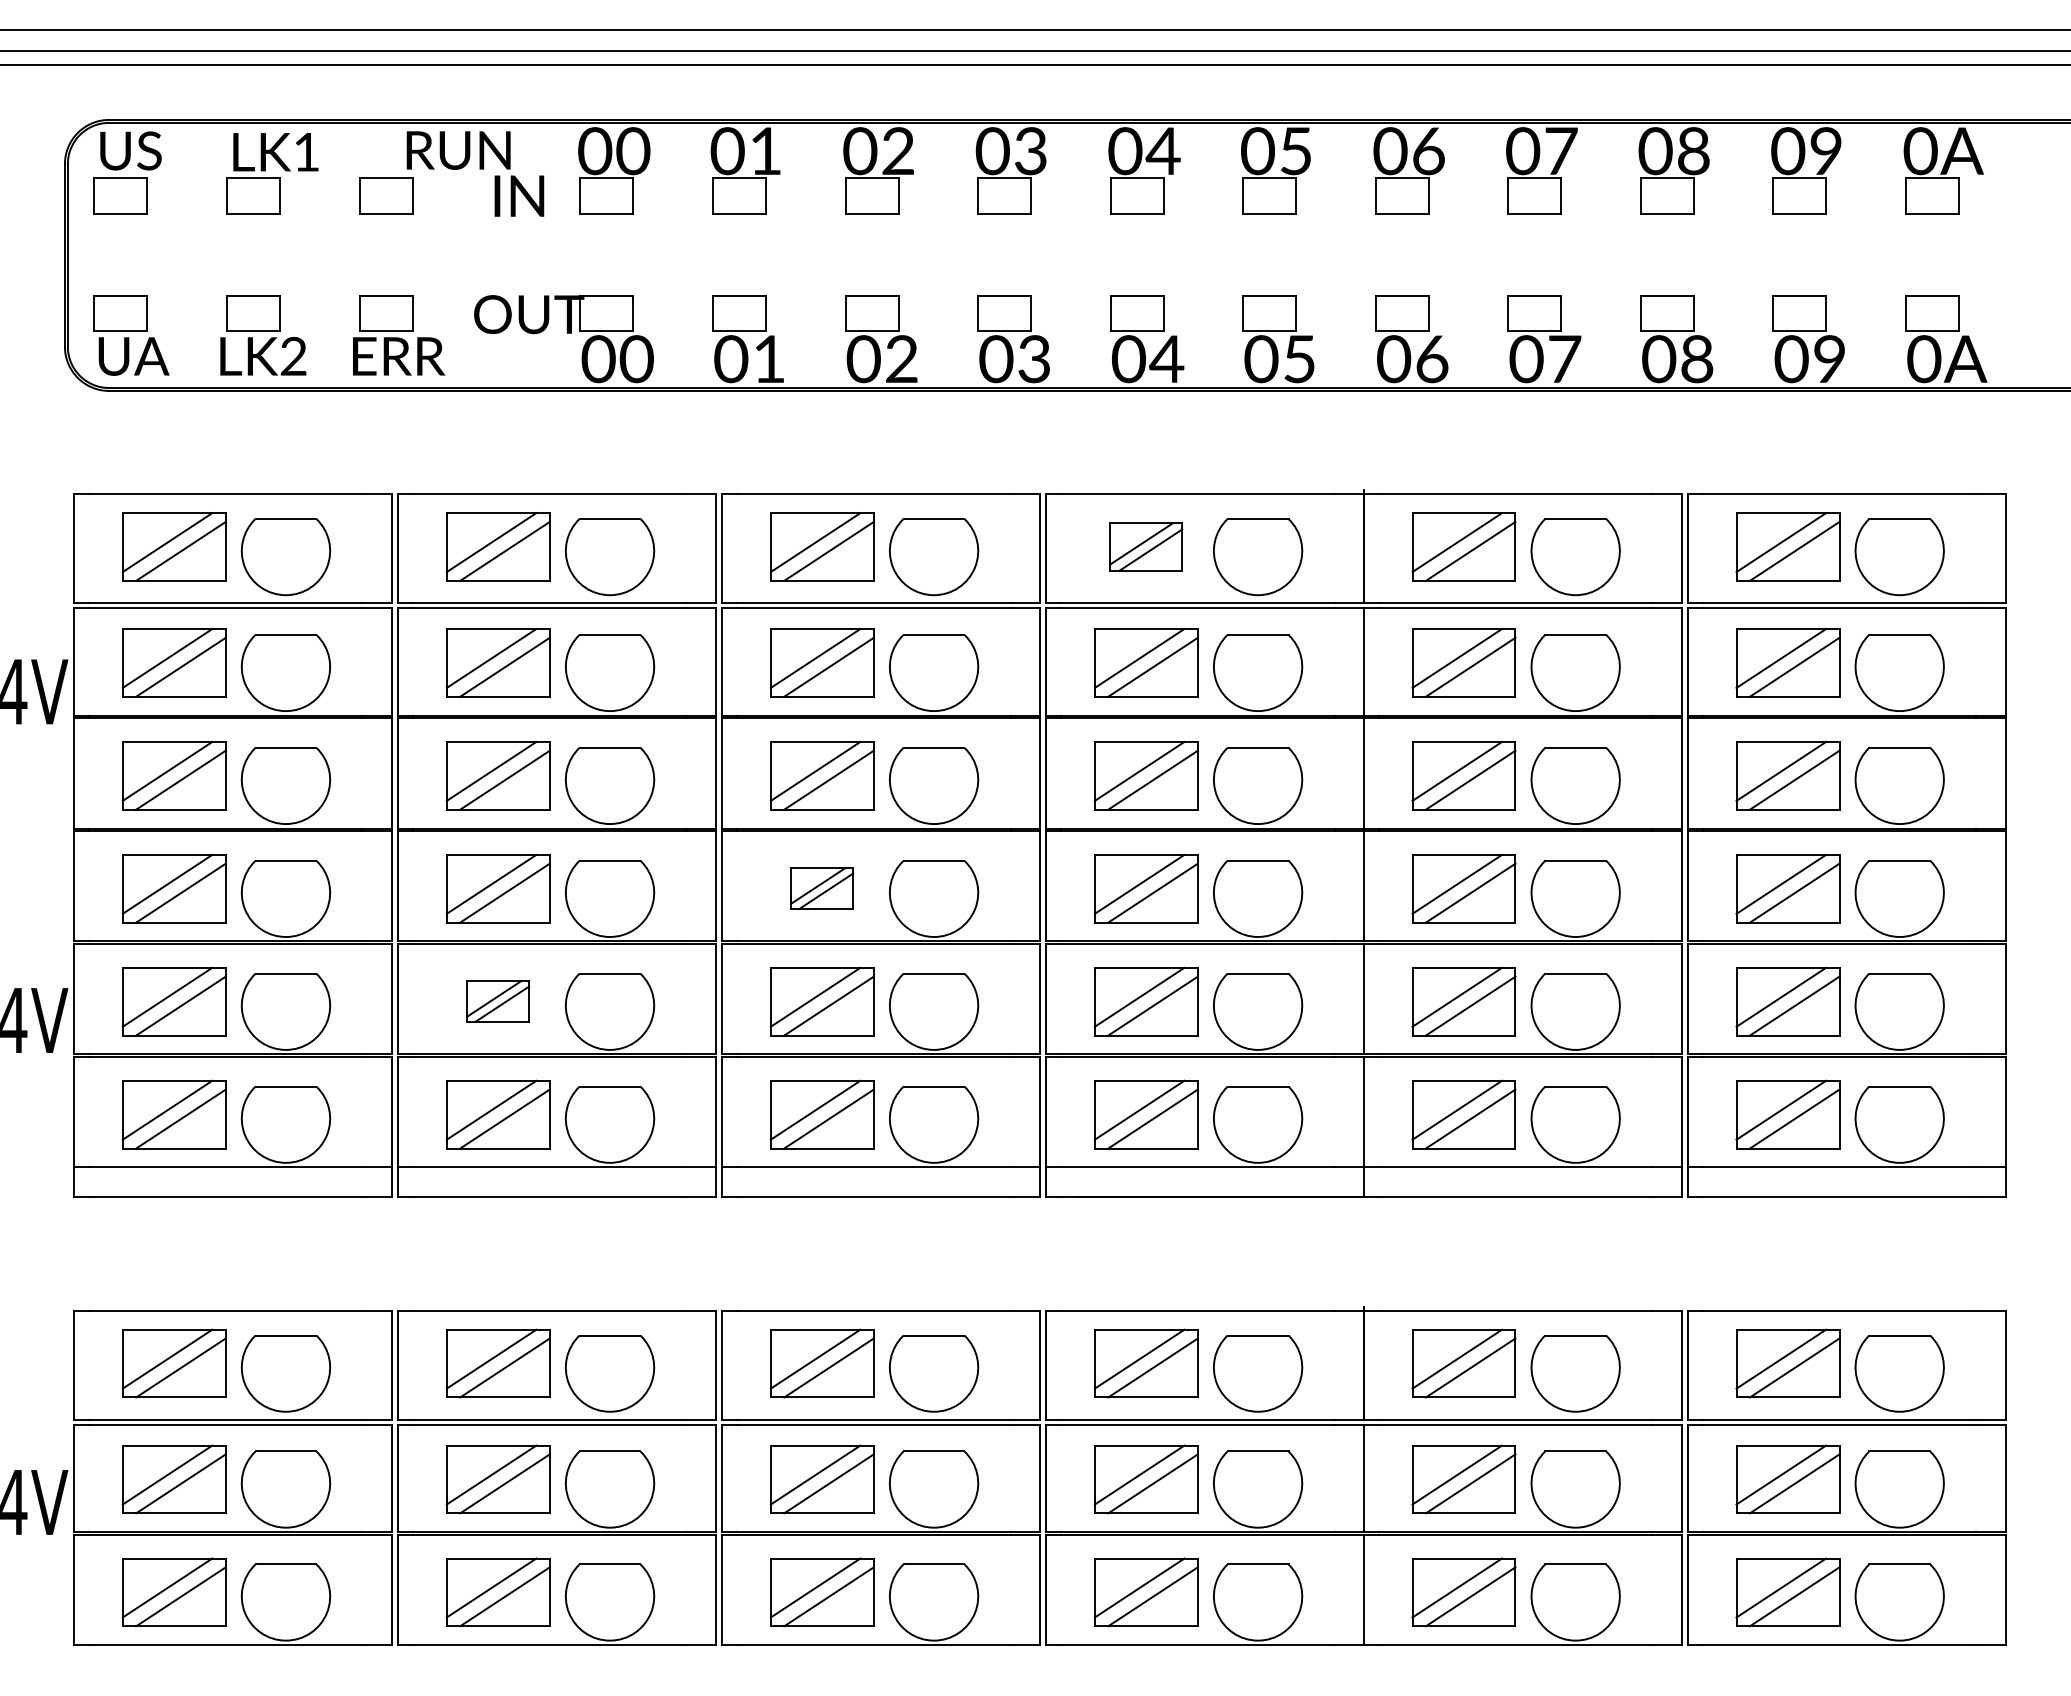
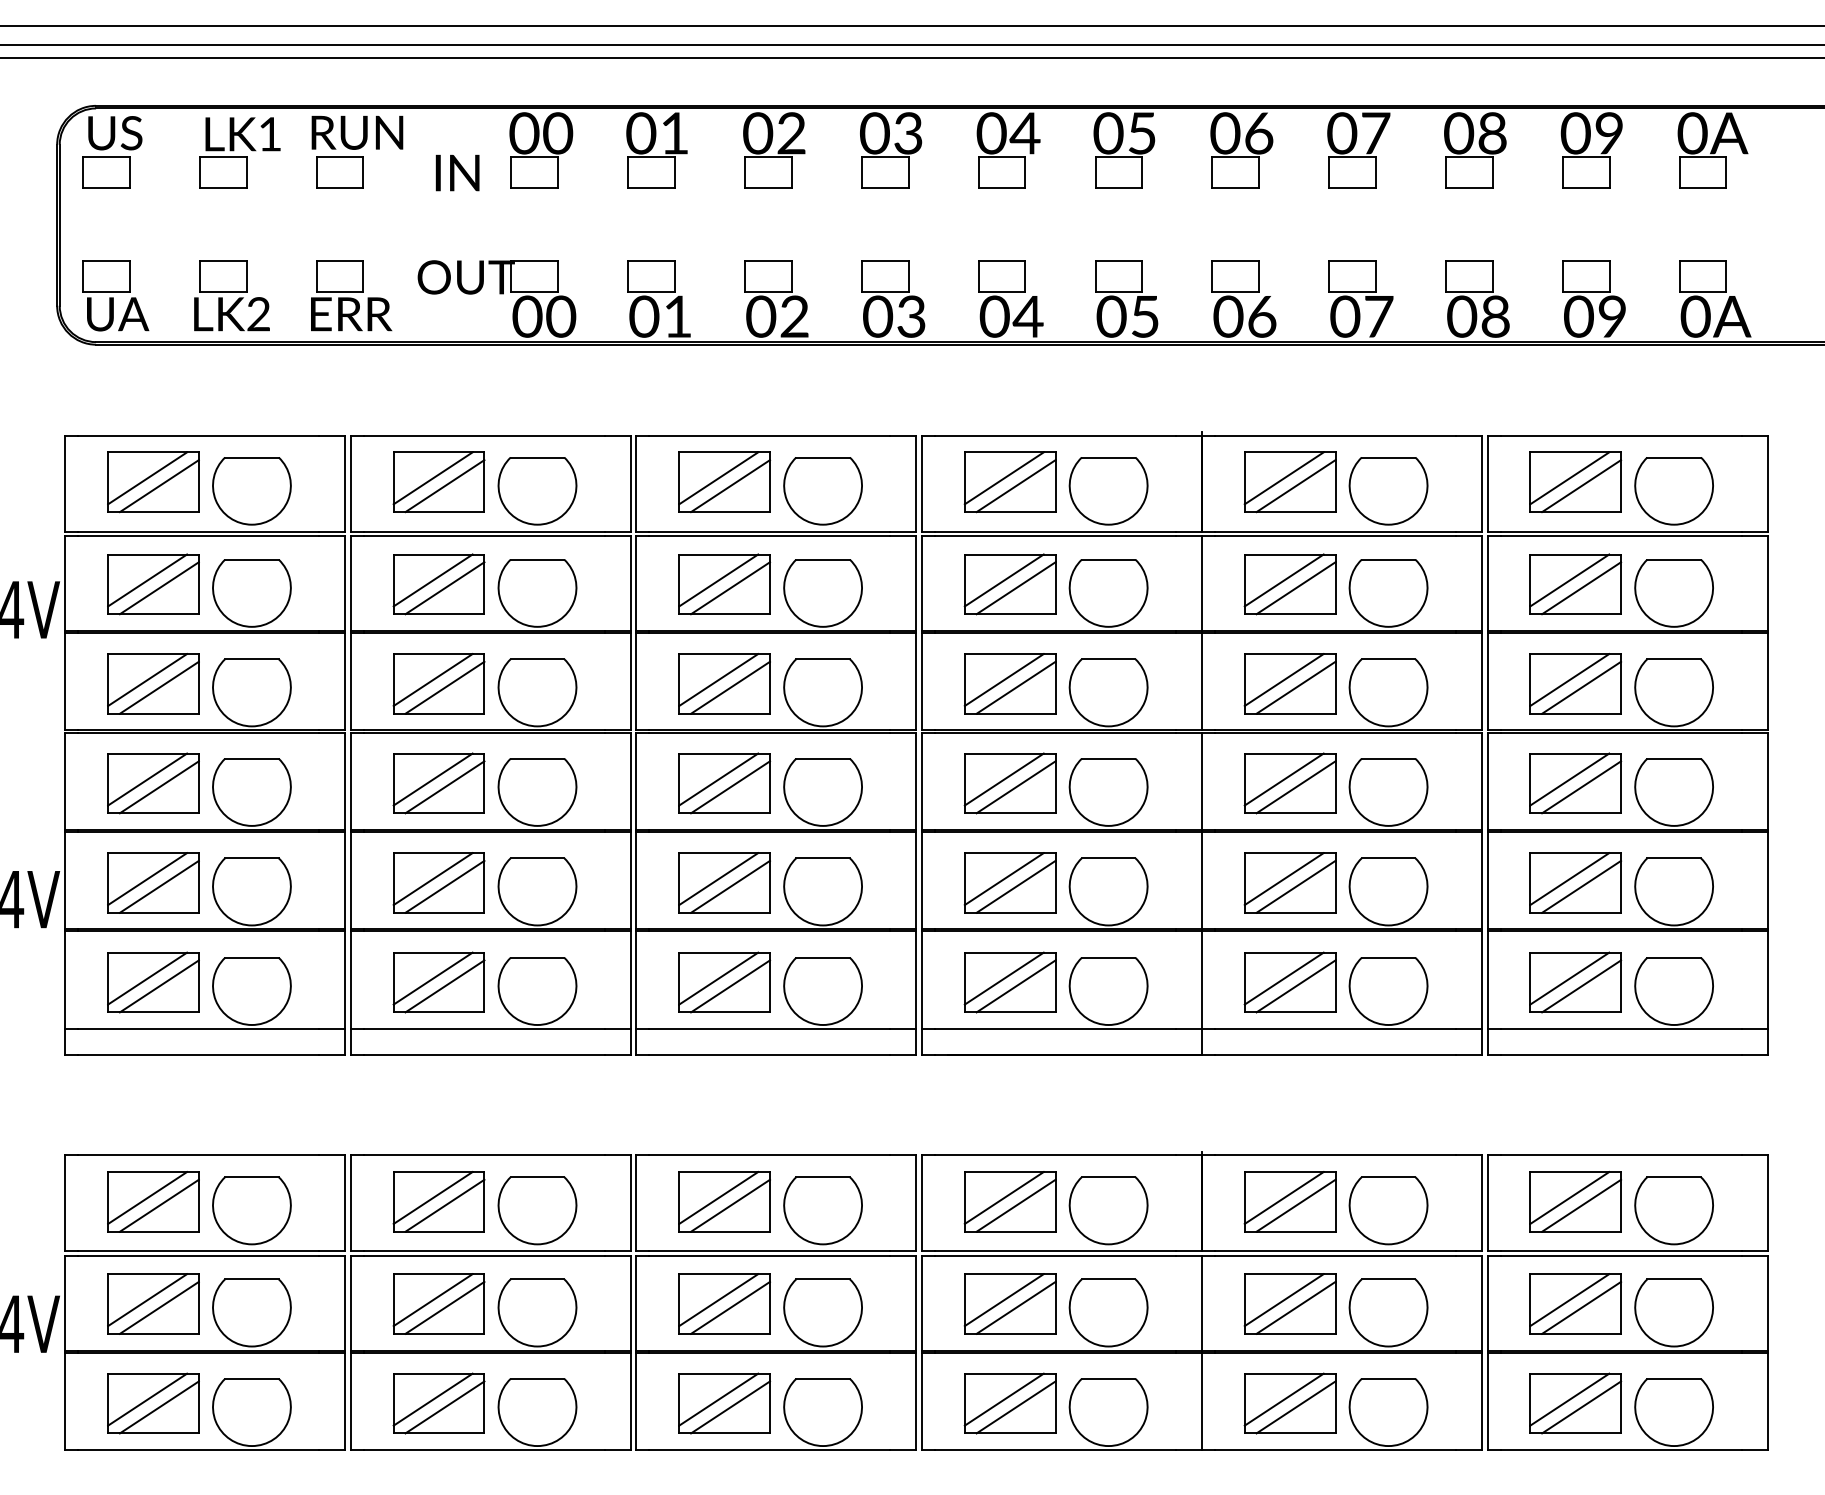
text: (458, 150) -> (357, 132), moved
part: (1145, 546) -> (1009, 481), size x1.43
part: (821, 888) -> (723, 783), size x1.67
part: (497, 1001) -> (438, 882), size x1.67

